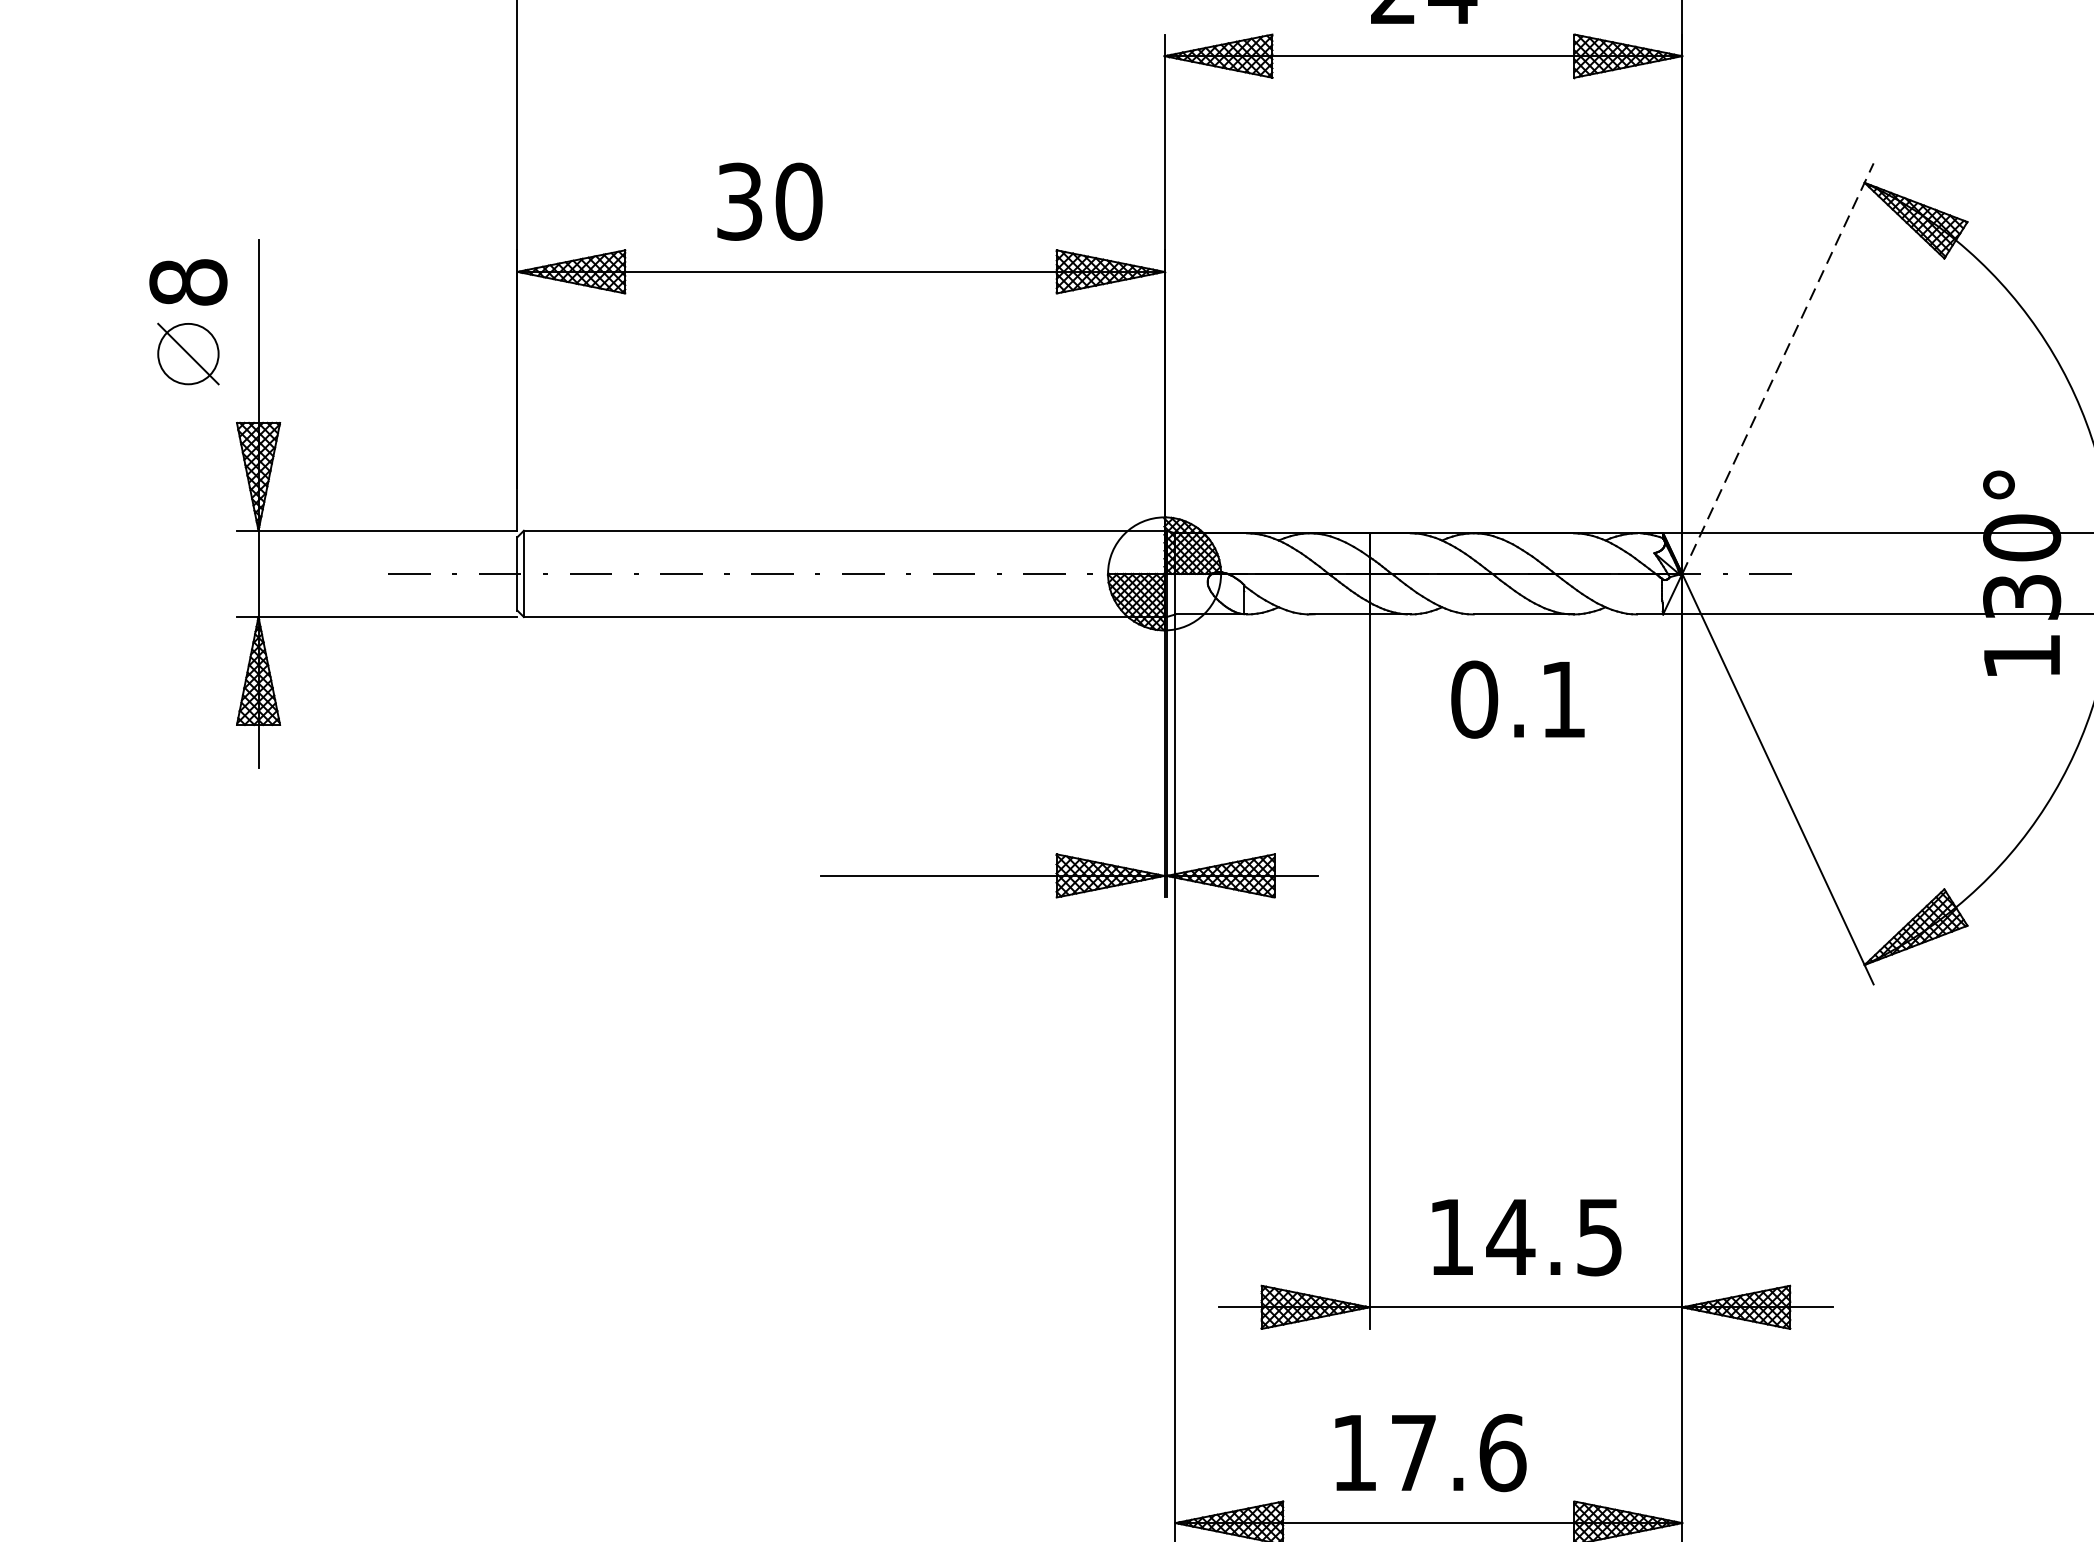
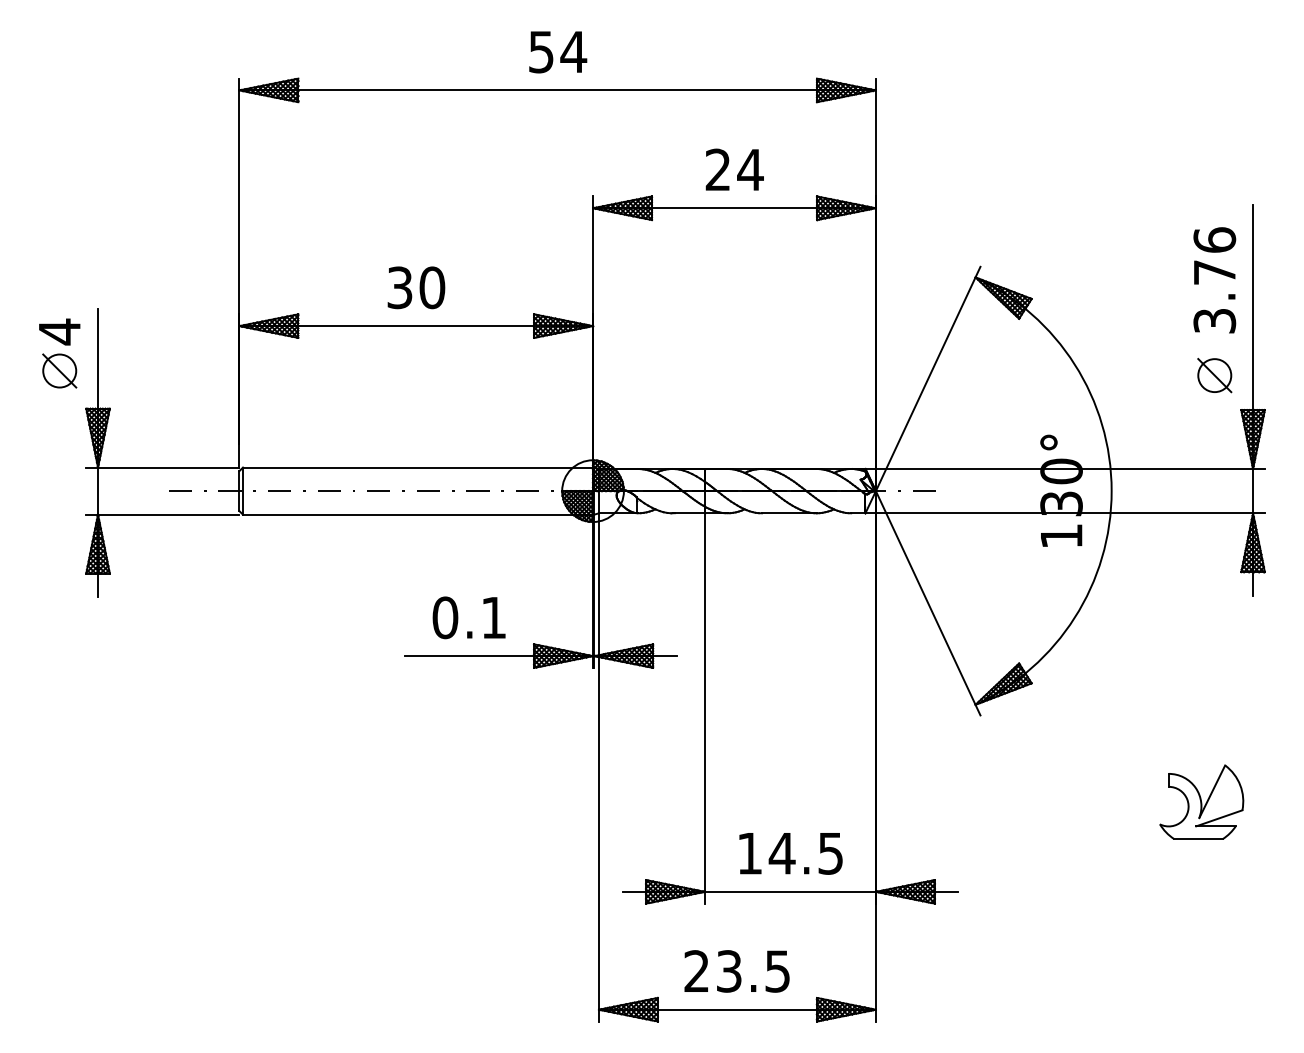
text: (770, 201) -> (416, 287), moved
text: (187, 281) -> (59, 331), 8 -> 4
line: (1778, 367) -> (928, 378), dashed -> solid
text: (1516, 699) -> (468, 617), moved
text: (1428, 1453) -> (737, 971), 17.6 -> 23.5

